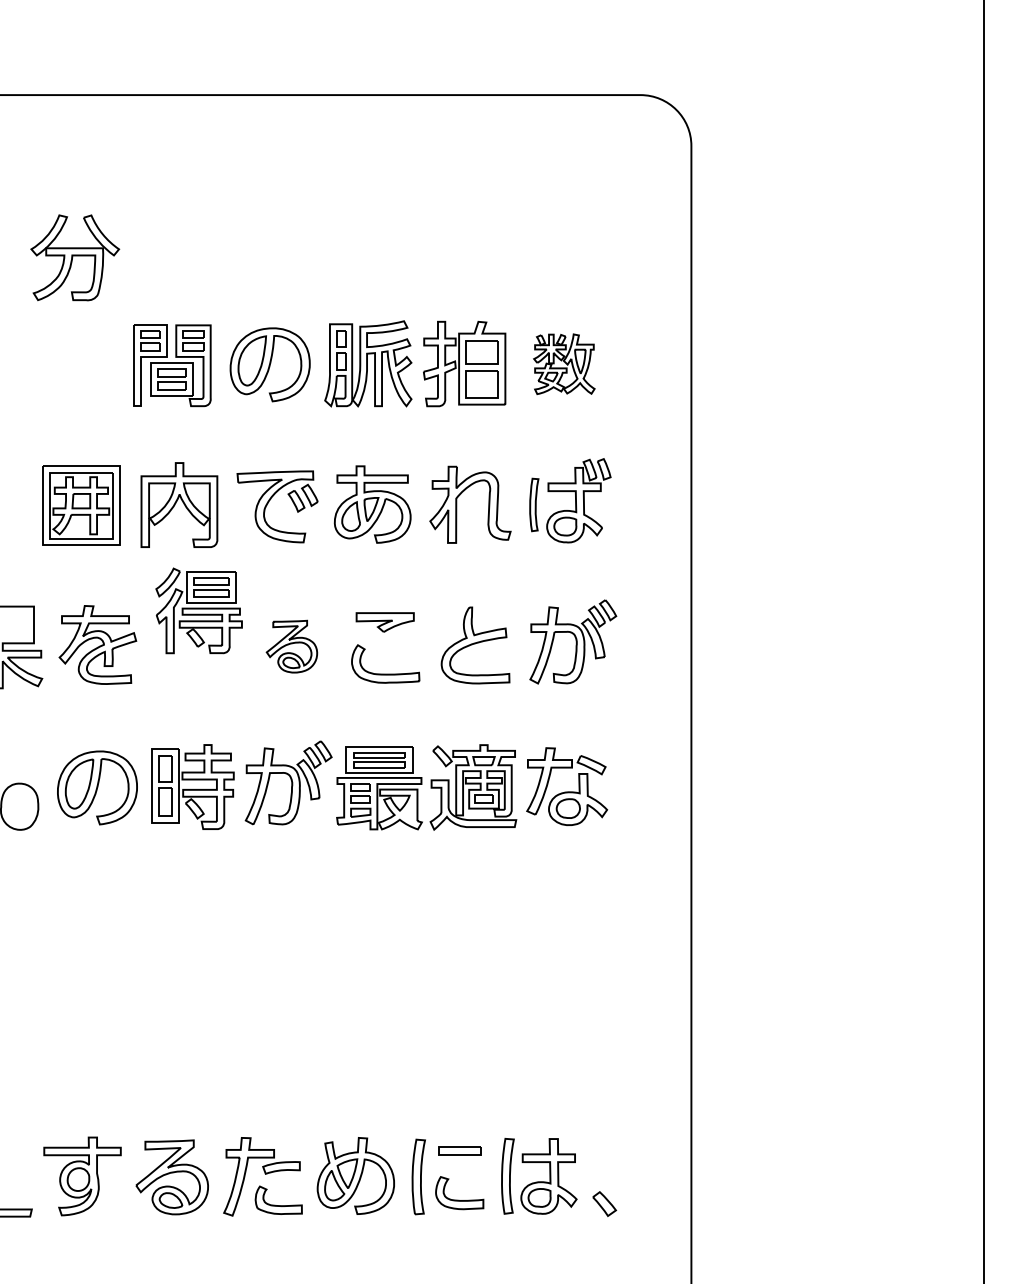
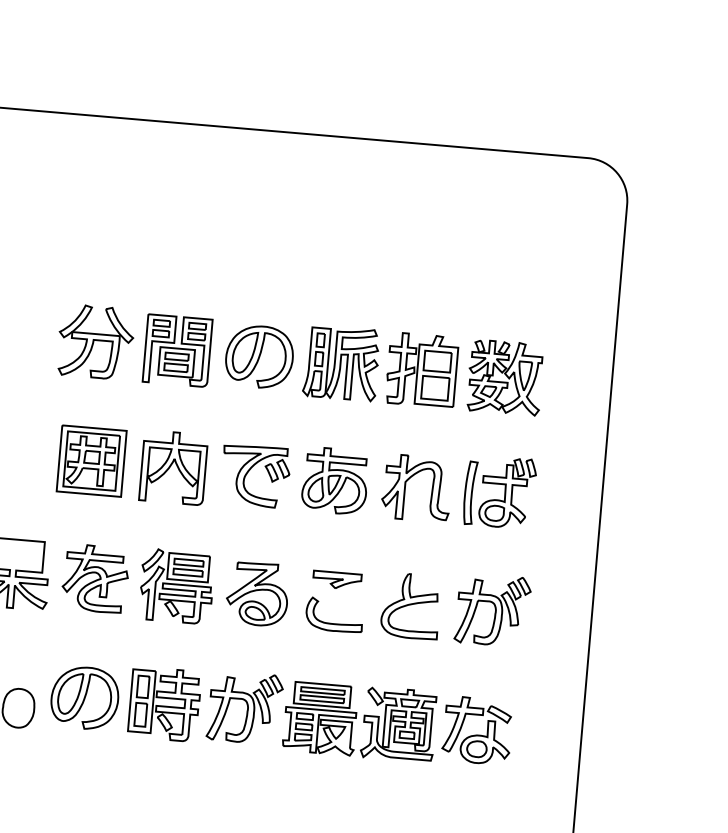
part: (75, 257) -> (96, 341), moved
part: (564, 363) -> (505, 376), size x1.43
part: (534, 504) -> (470, 492), size x1.43
part: (198, 610) -> (176, 586), moved
part: (291, 646) -> (257, 593), size x1.43

